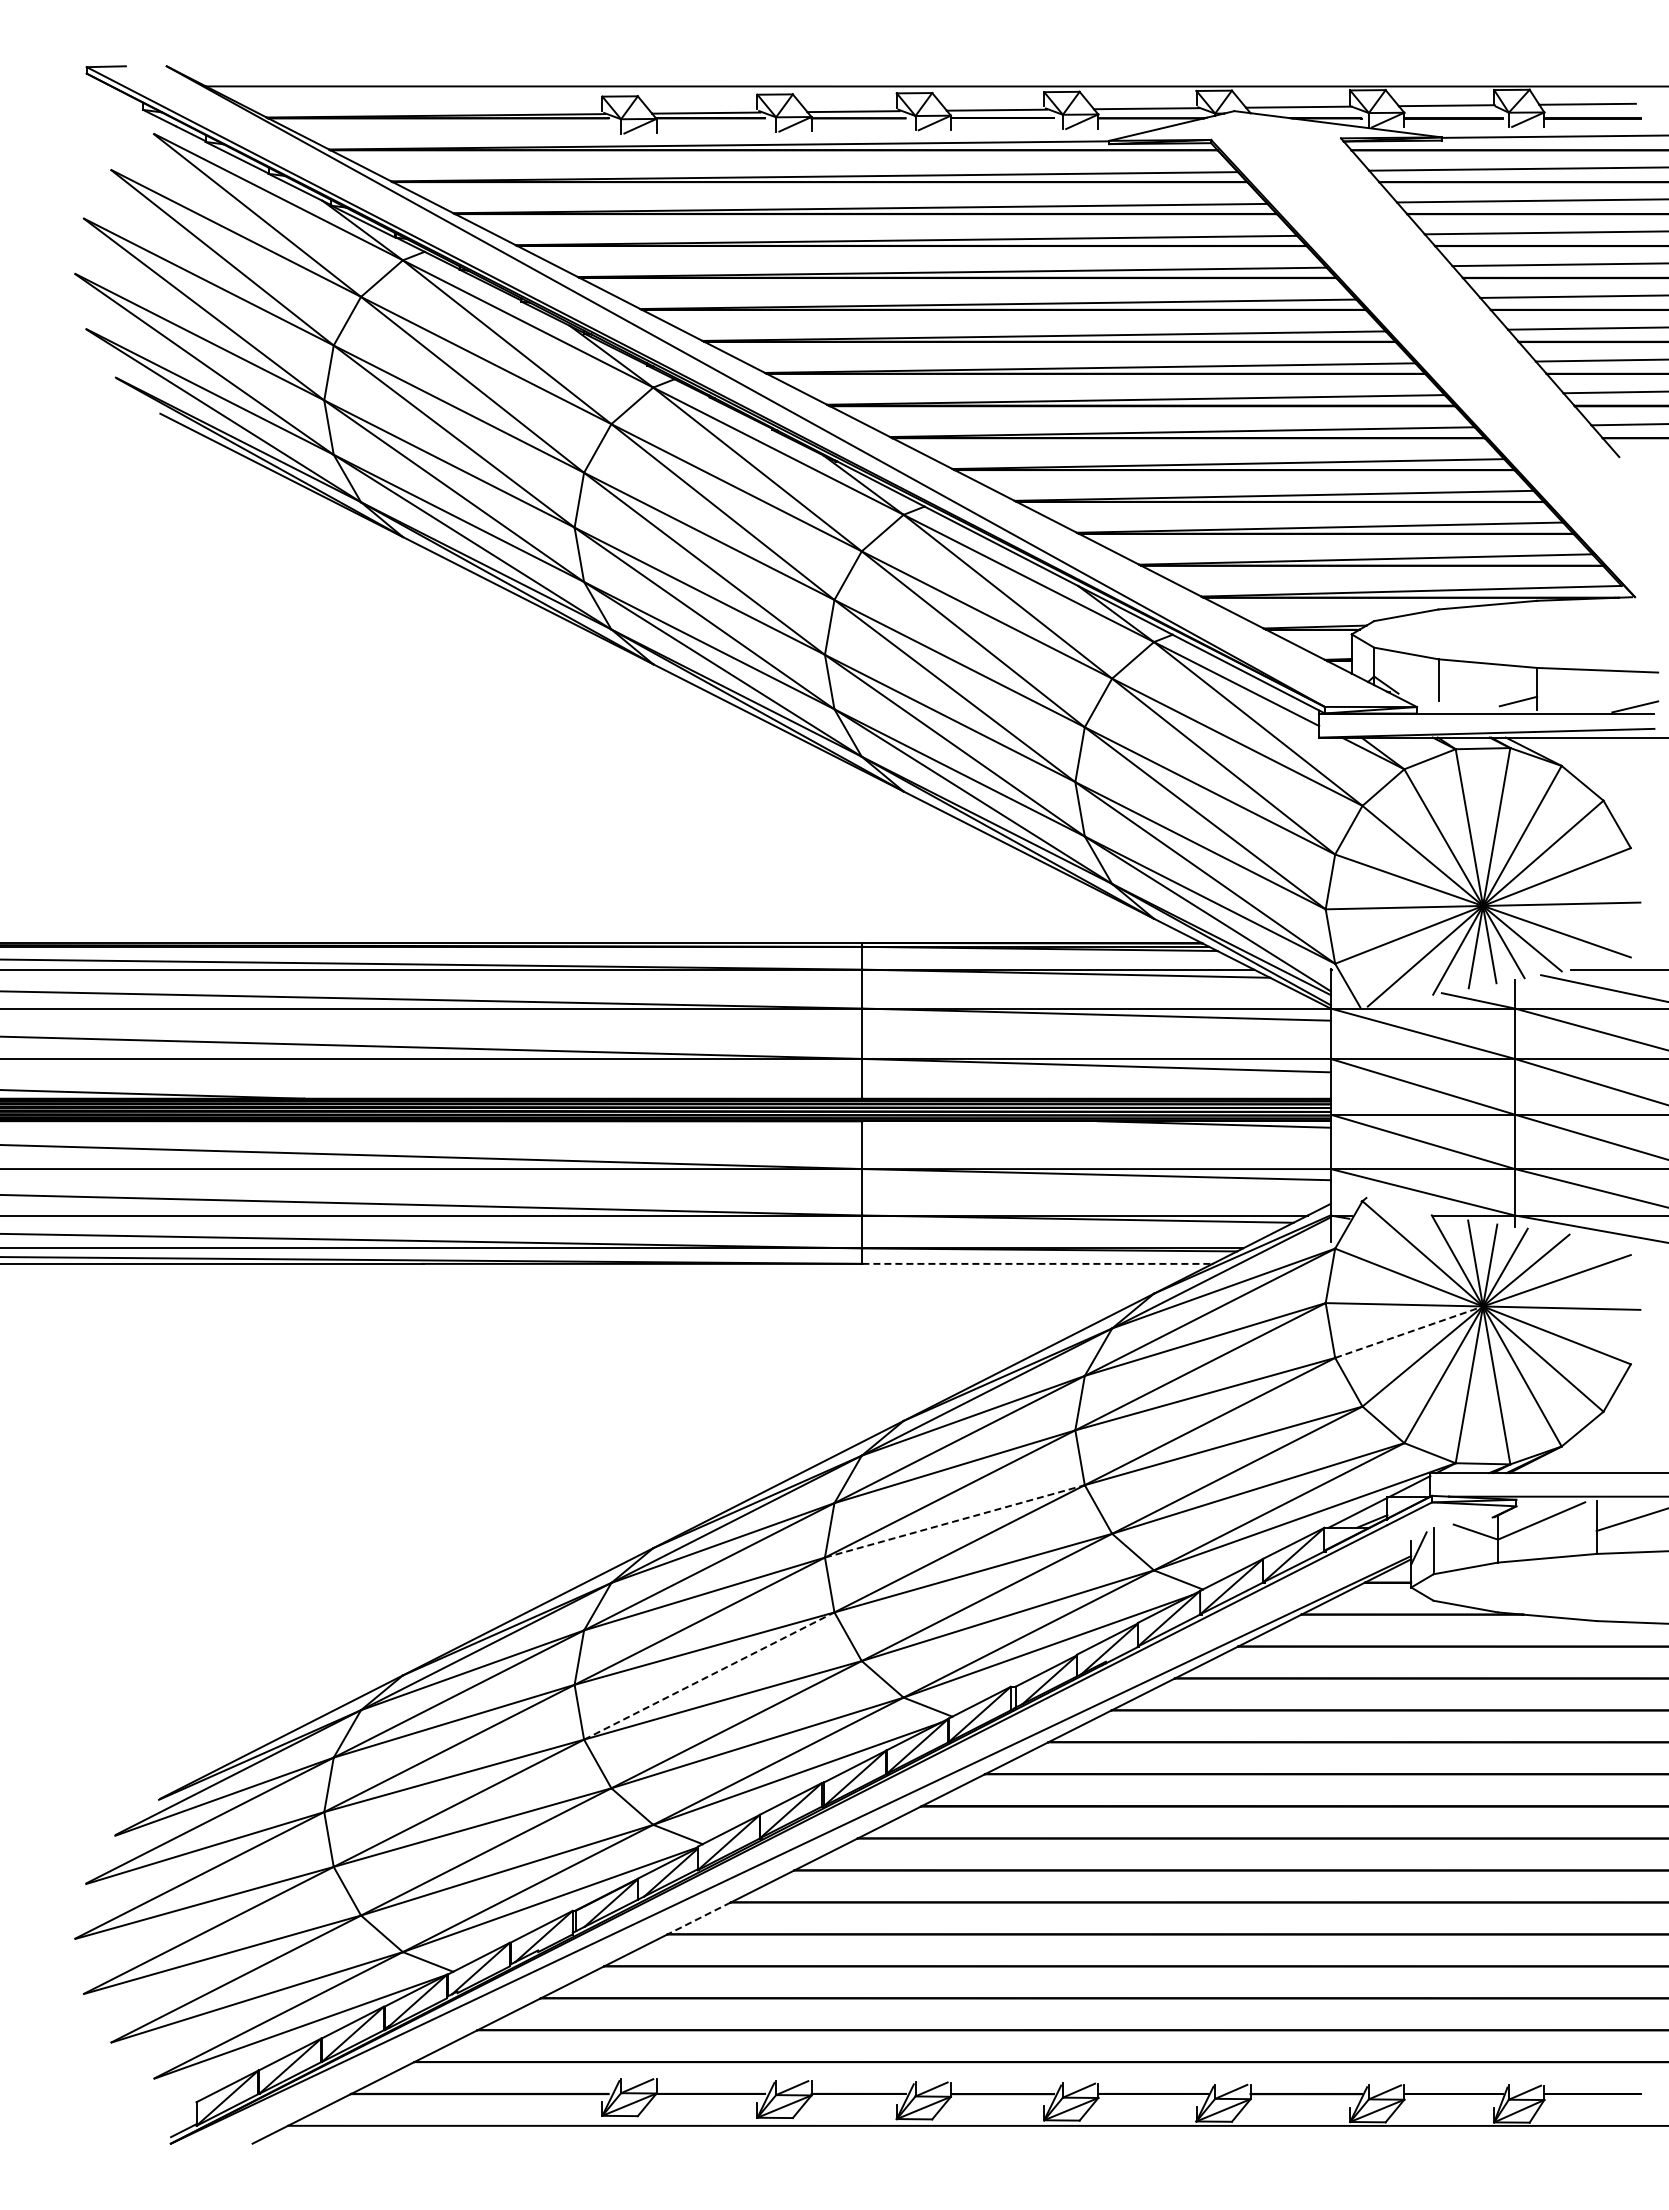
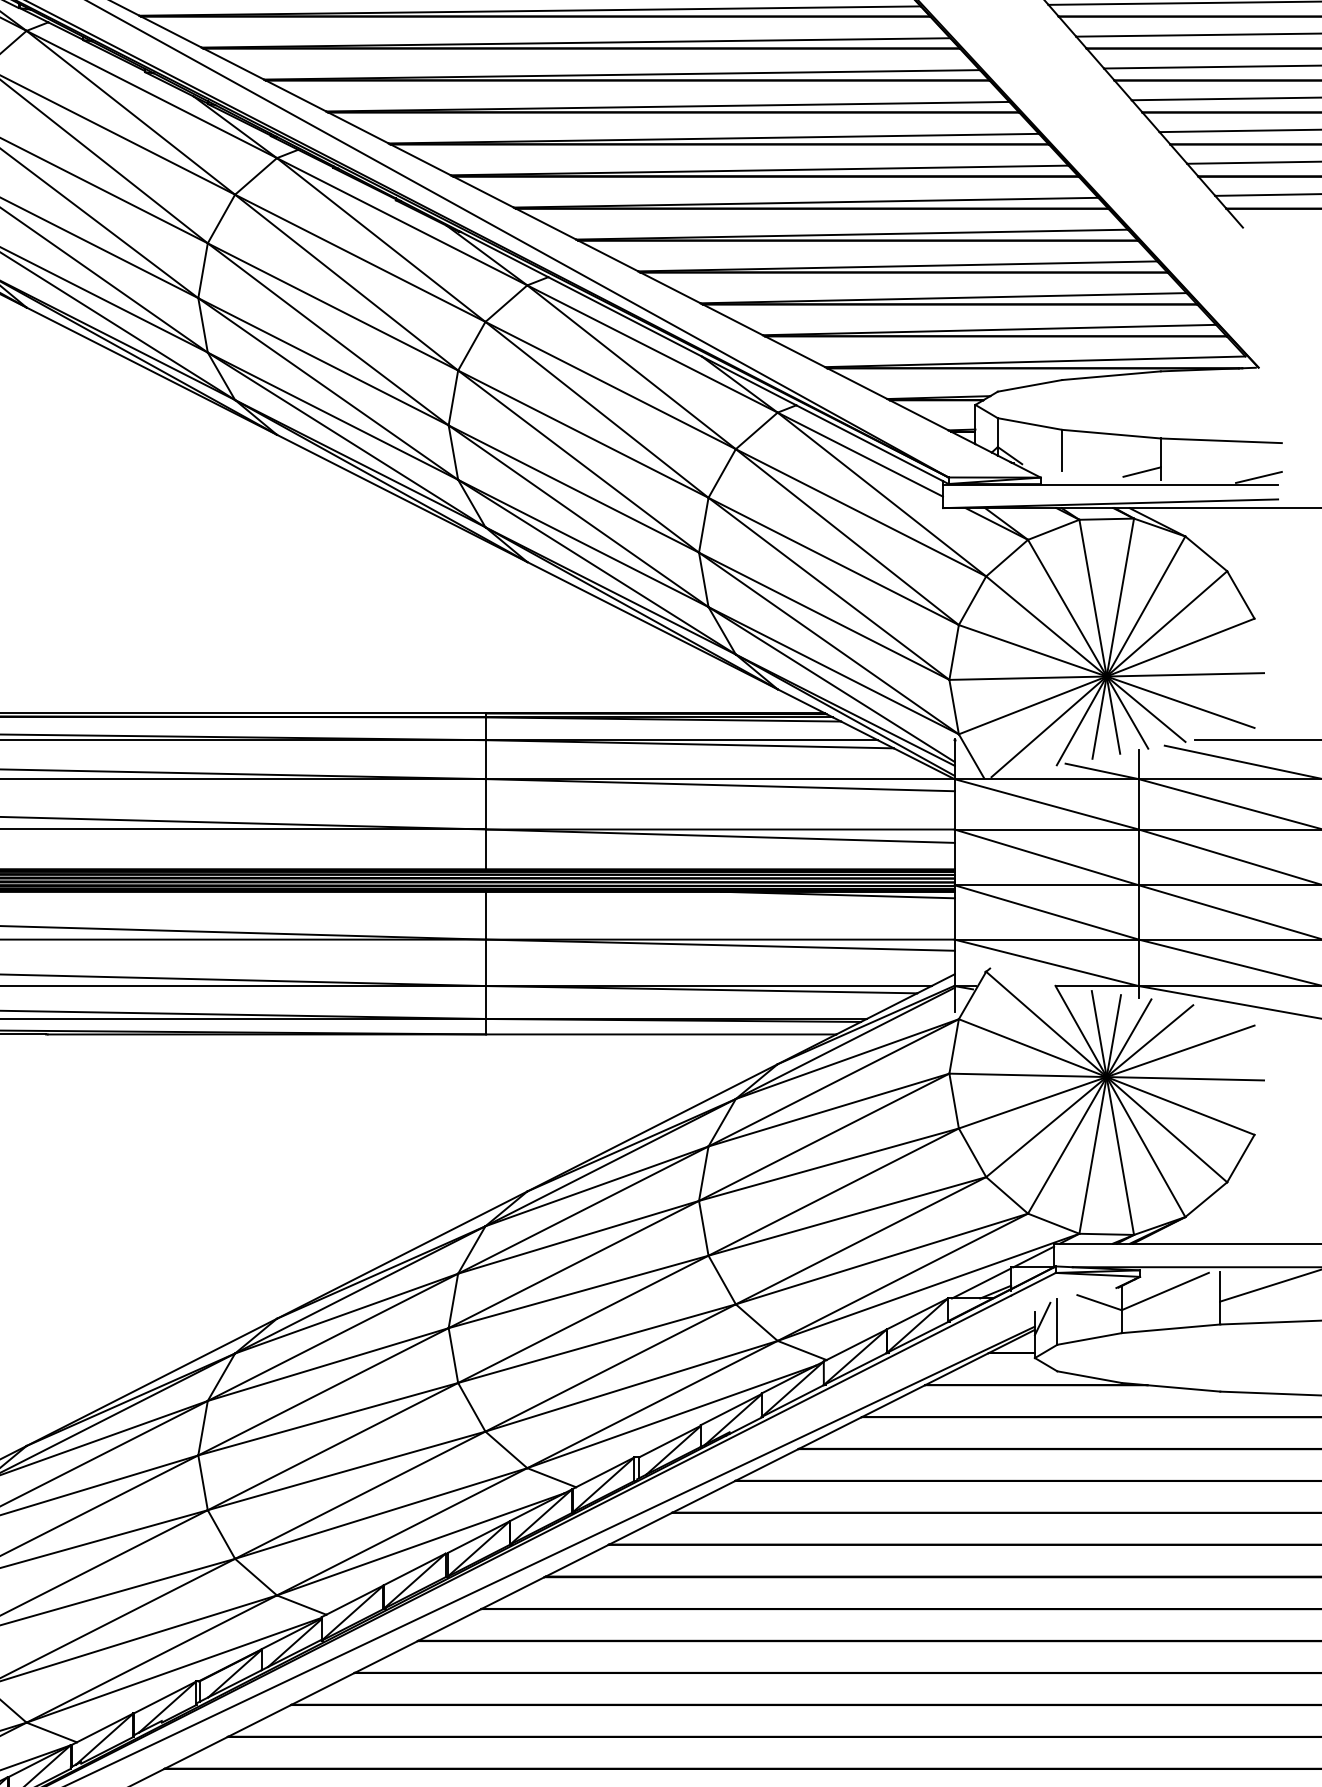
line: (1038, 1263) -> (662, 1034), dashed -> solid
line: (1409, 1332) -> (1033, 1103), dashed -> solid
line: (954, 1521) -> (578, 1292), dashed -> solid
line: (709, 1675) -> (333, 1446), dashed -> solid
line: (698, 1918) -> (322, 1689), dashed -> solid

